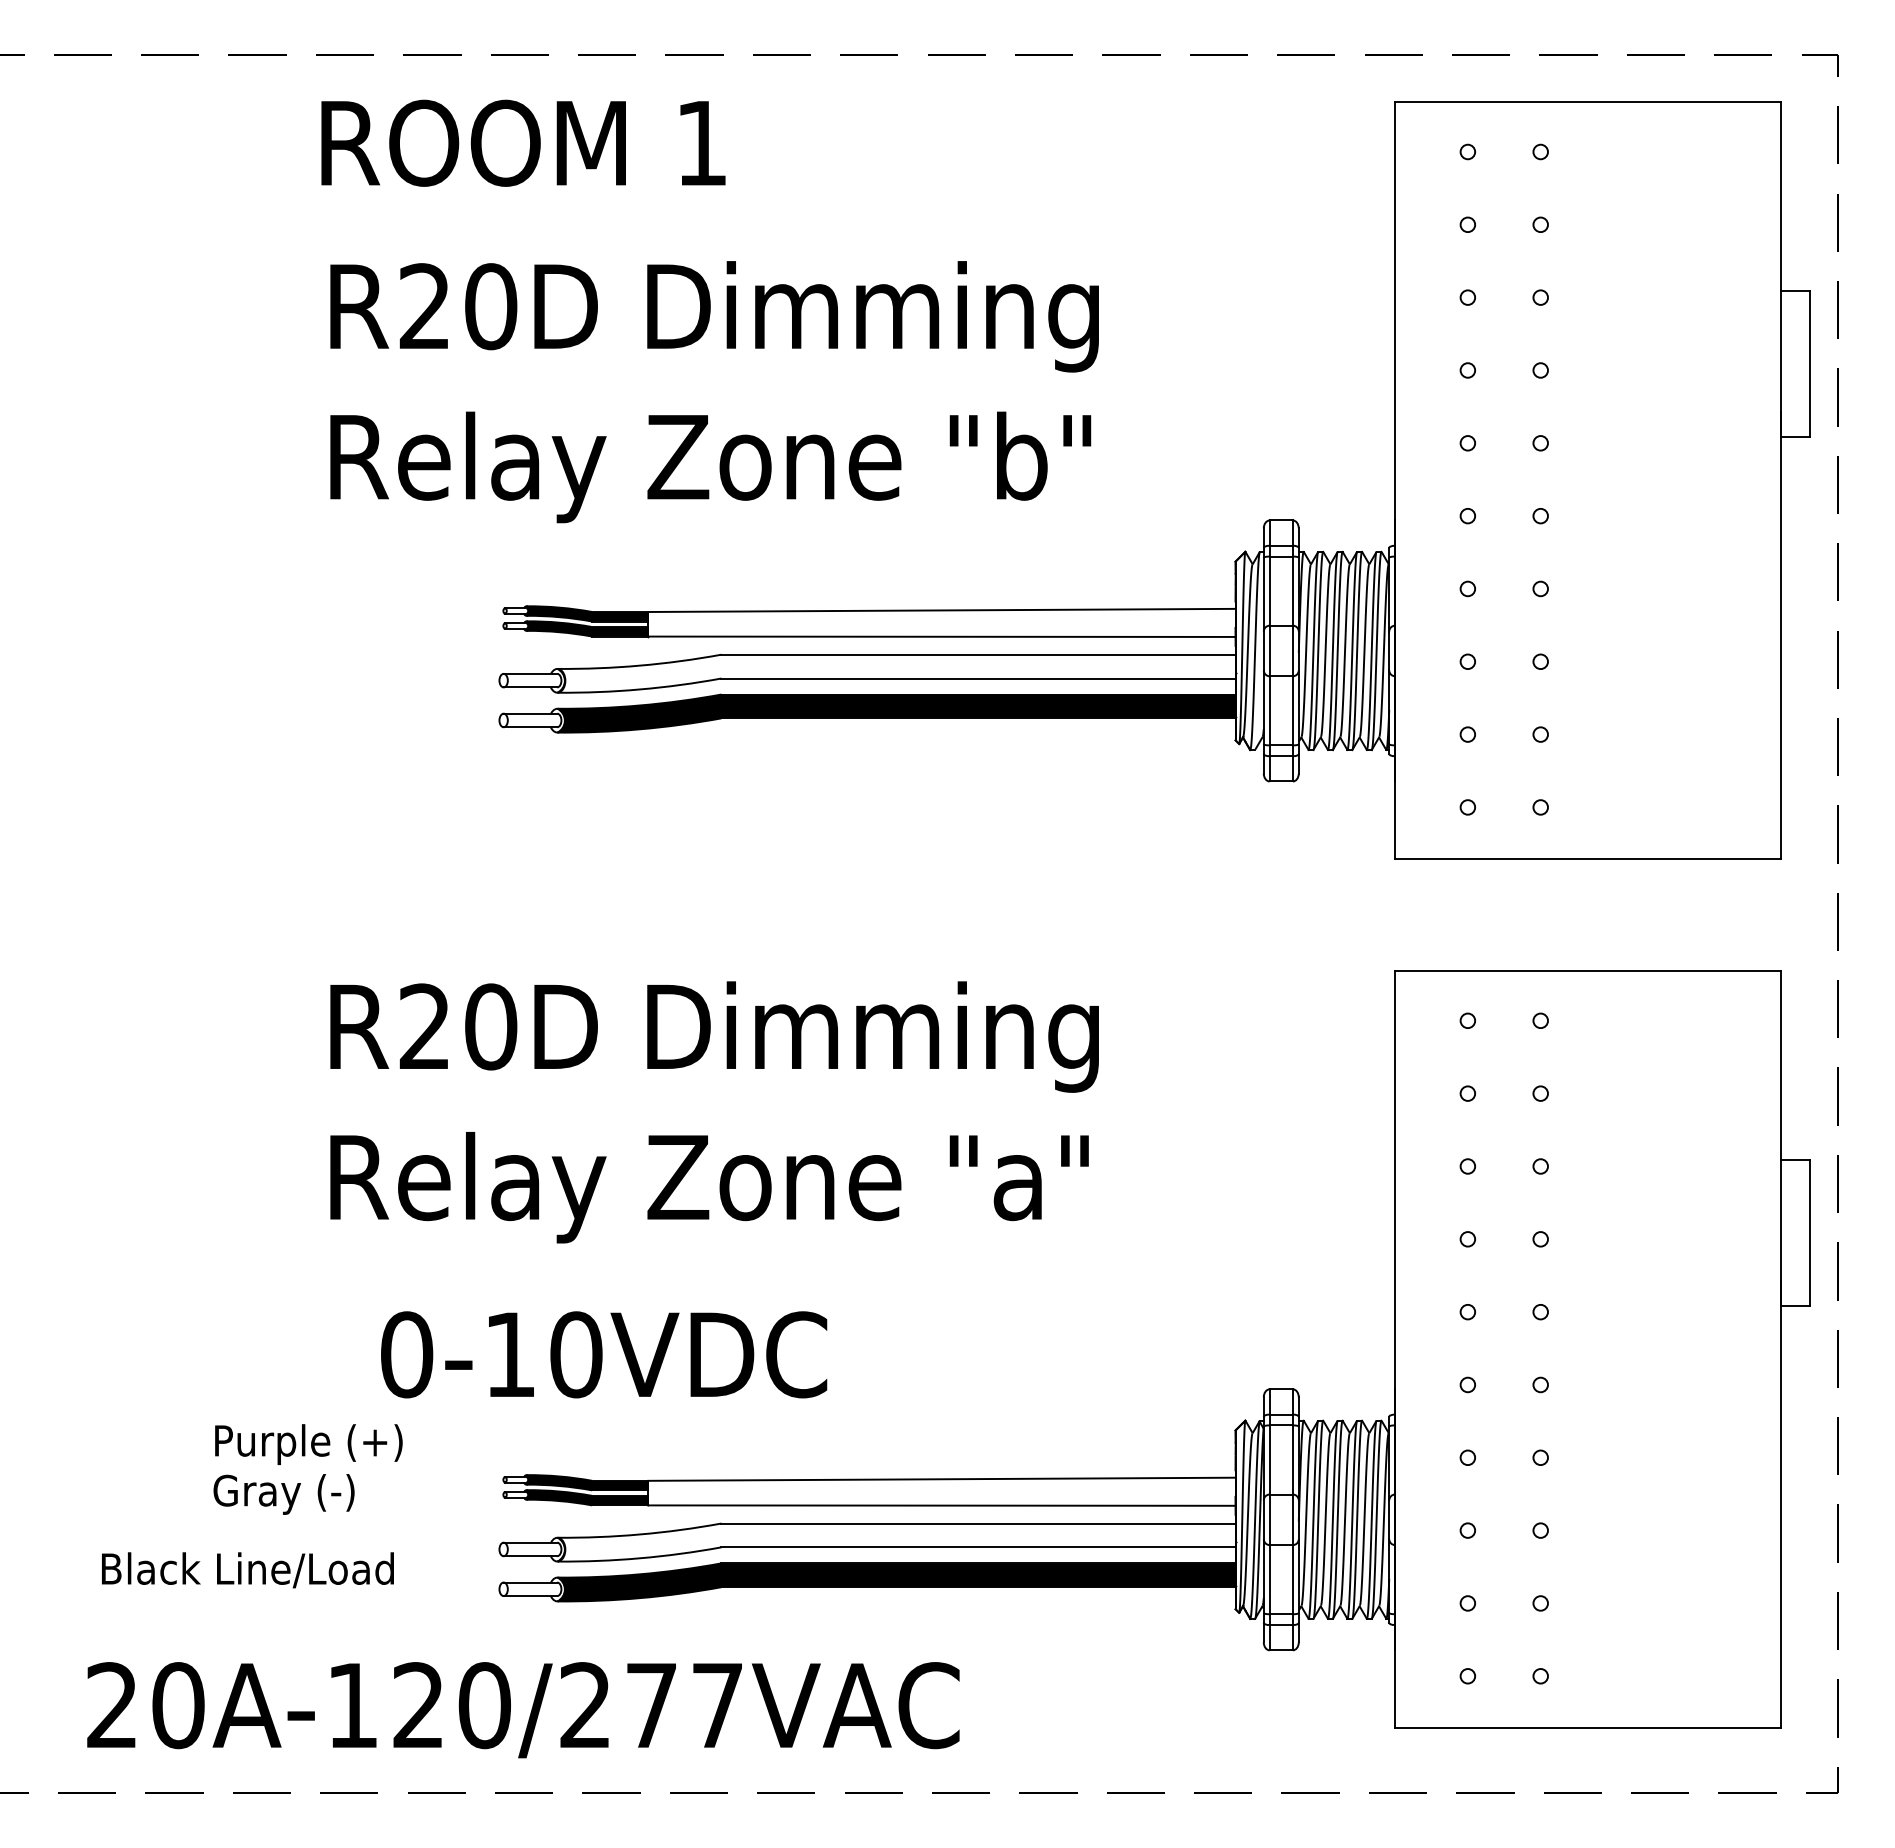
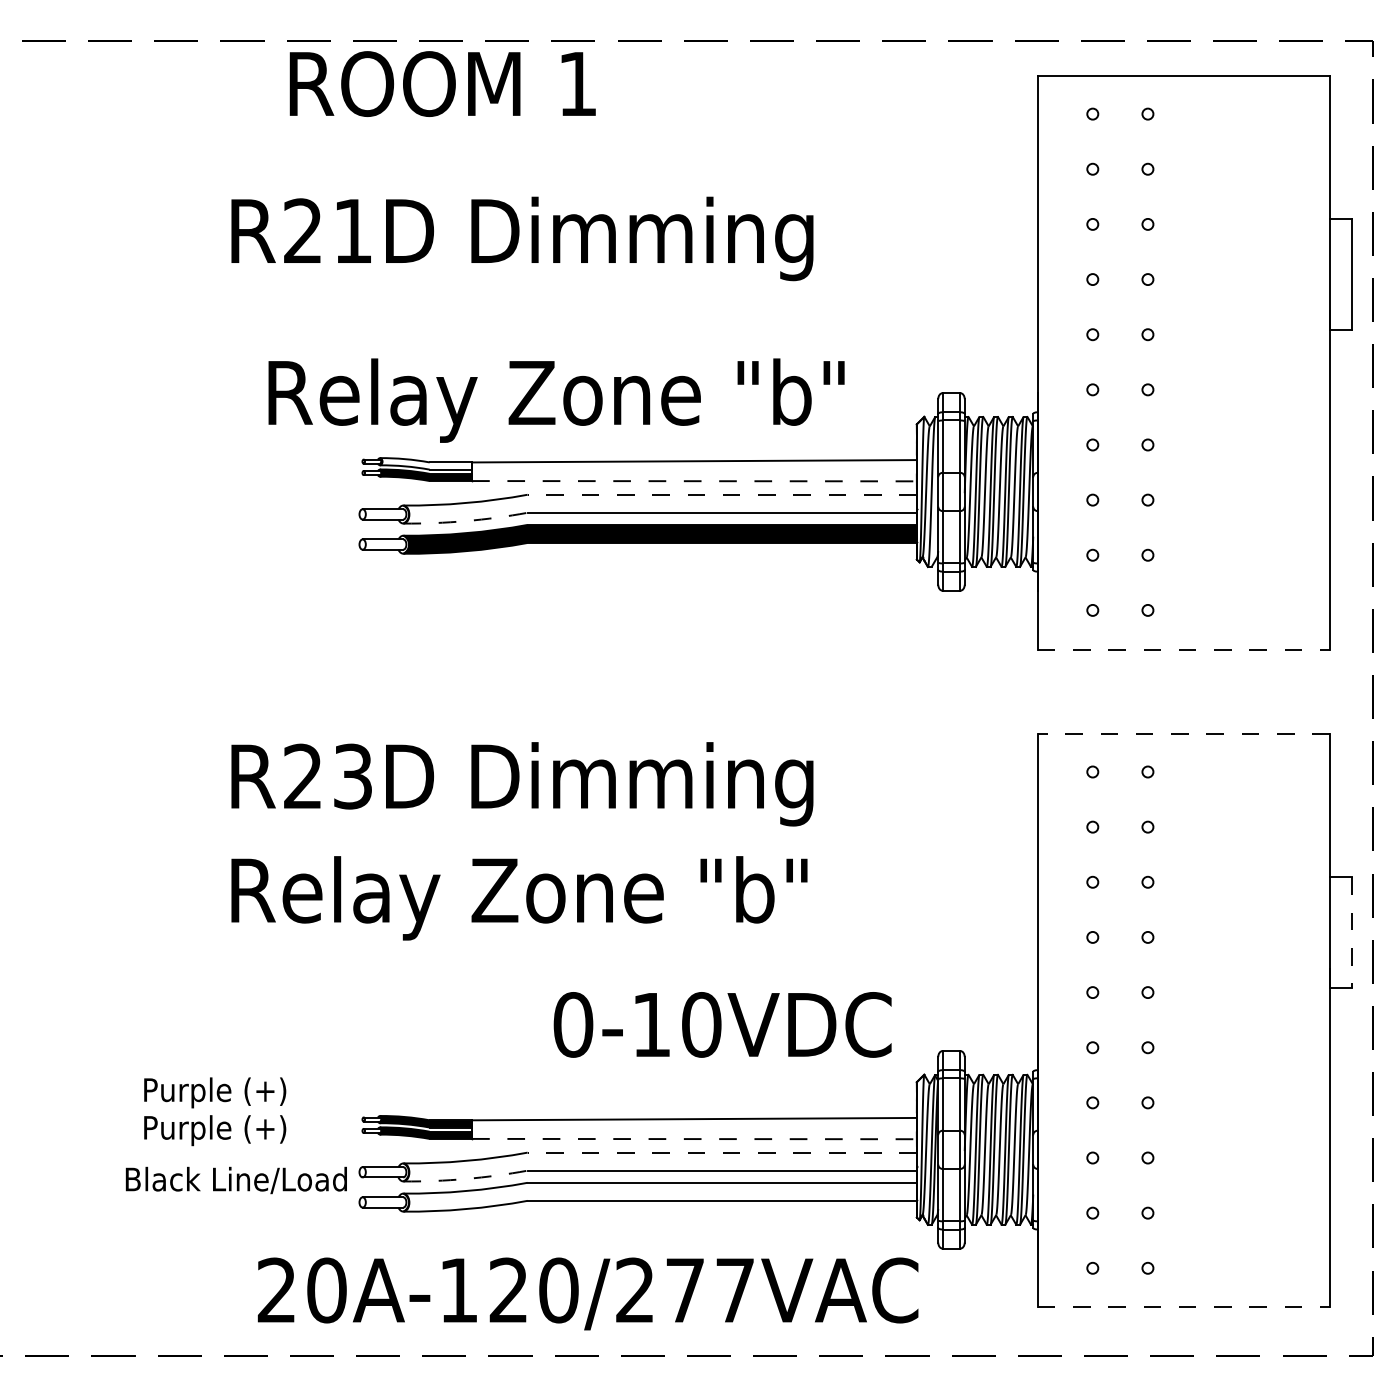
text: (523, 142) -> (442, 83), moved
text: (491, 306) -> (353, 231), R20D -> R21D
text: (710, 467) -> (556, 400), moved
fill: (587, 613) -> (426, 463), removed
line: (941, 636) -> (694, 480), solid -> dashed
line: (978, 654) -> (722, 494), solid -> dashed
arc: (639, 689) -> (465, 521), solid -> dashed
line: (1588, 859) -> (1184, 649), solid -> dashed
line: (1588, 970) -> (1184, 733), solid -> dashed
text: (491, 1026) -> (353, 776), R20D -> R23D
text: (1042, 1176) -> (770, 889), Relay Zone "a" -> Relay Zone "b"
line: (1810, 1232) -> (1352, 932), solid -> dashed
text: (604, 1354) -> (722, 1024), moved
text: (307, 1494) -> (214, 1130), Gray (-) -> Purple (+)
line: (941, 1505) -> (694, 1138), solid -> dashed
line: (978, 1523) -> (722, 1152), solid -> dashed
arc: (639, 1558) -> (465, 1179), solid -> dashed
text: (247, 1570) -> (236, 1180), moved
fill: (896, 1582) -> (660, 1197), removed
text: (523, 1710) -> (588, 1294), moved
line: (1588, 1727) -> (1184, 1307), solid -> dashed

